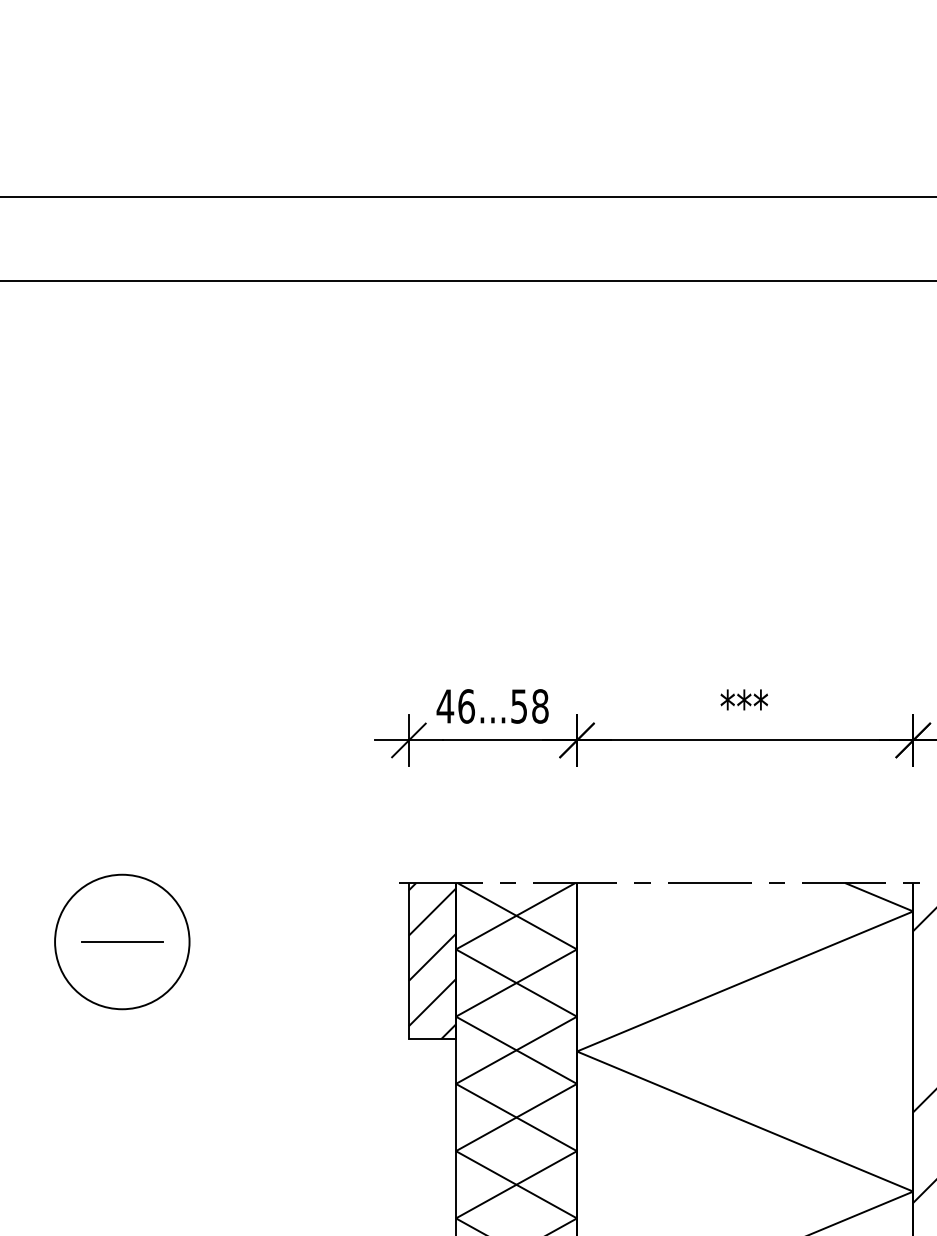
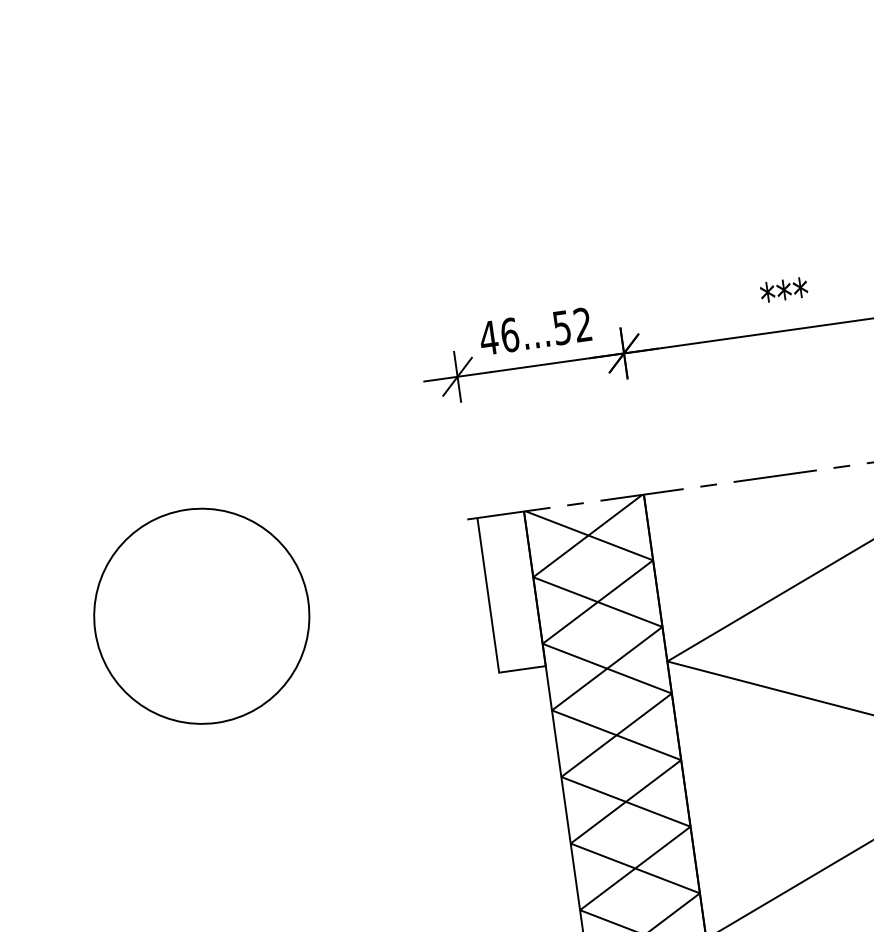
text: (540, 706) -> (583, 324), 46...58 -> 46...52
circle: (122, 941) -> (201, 615), size x1.6
line: (121, 942) -> (201, 616), removed
hatch: (431, 961) -> (510, 592), removed

